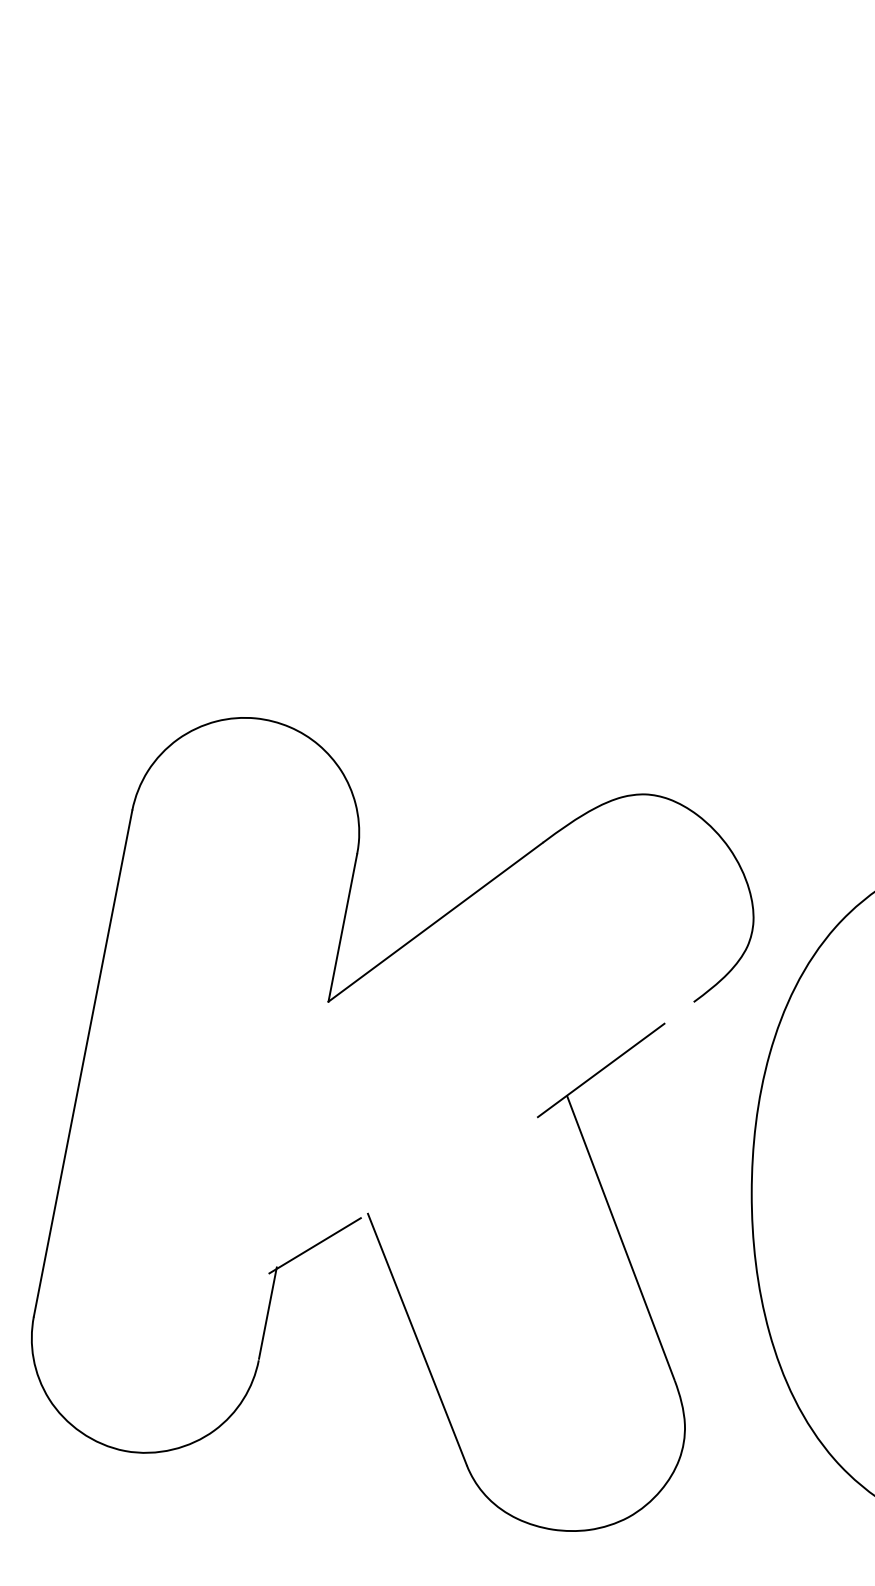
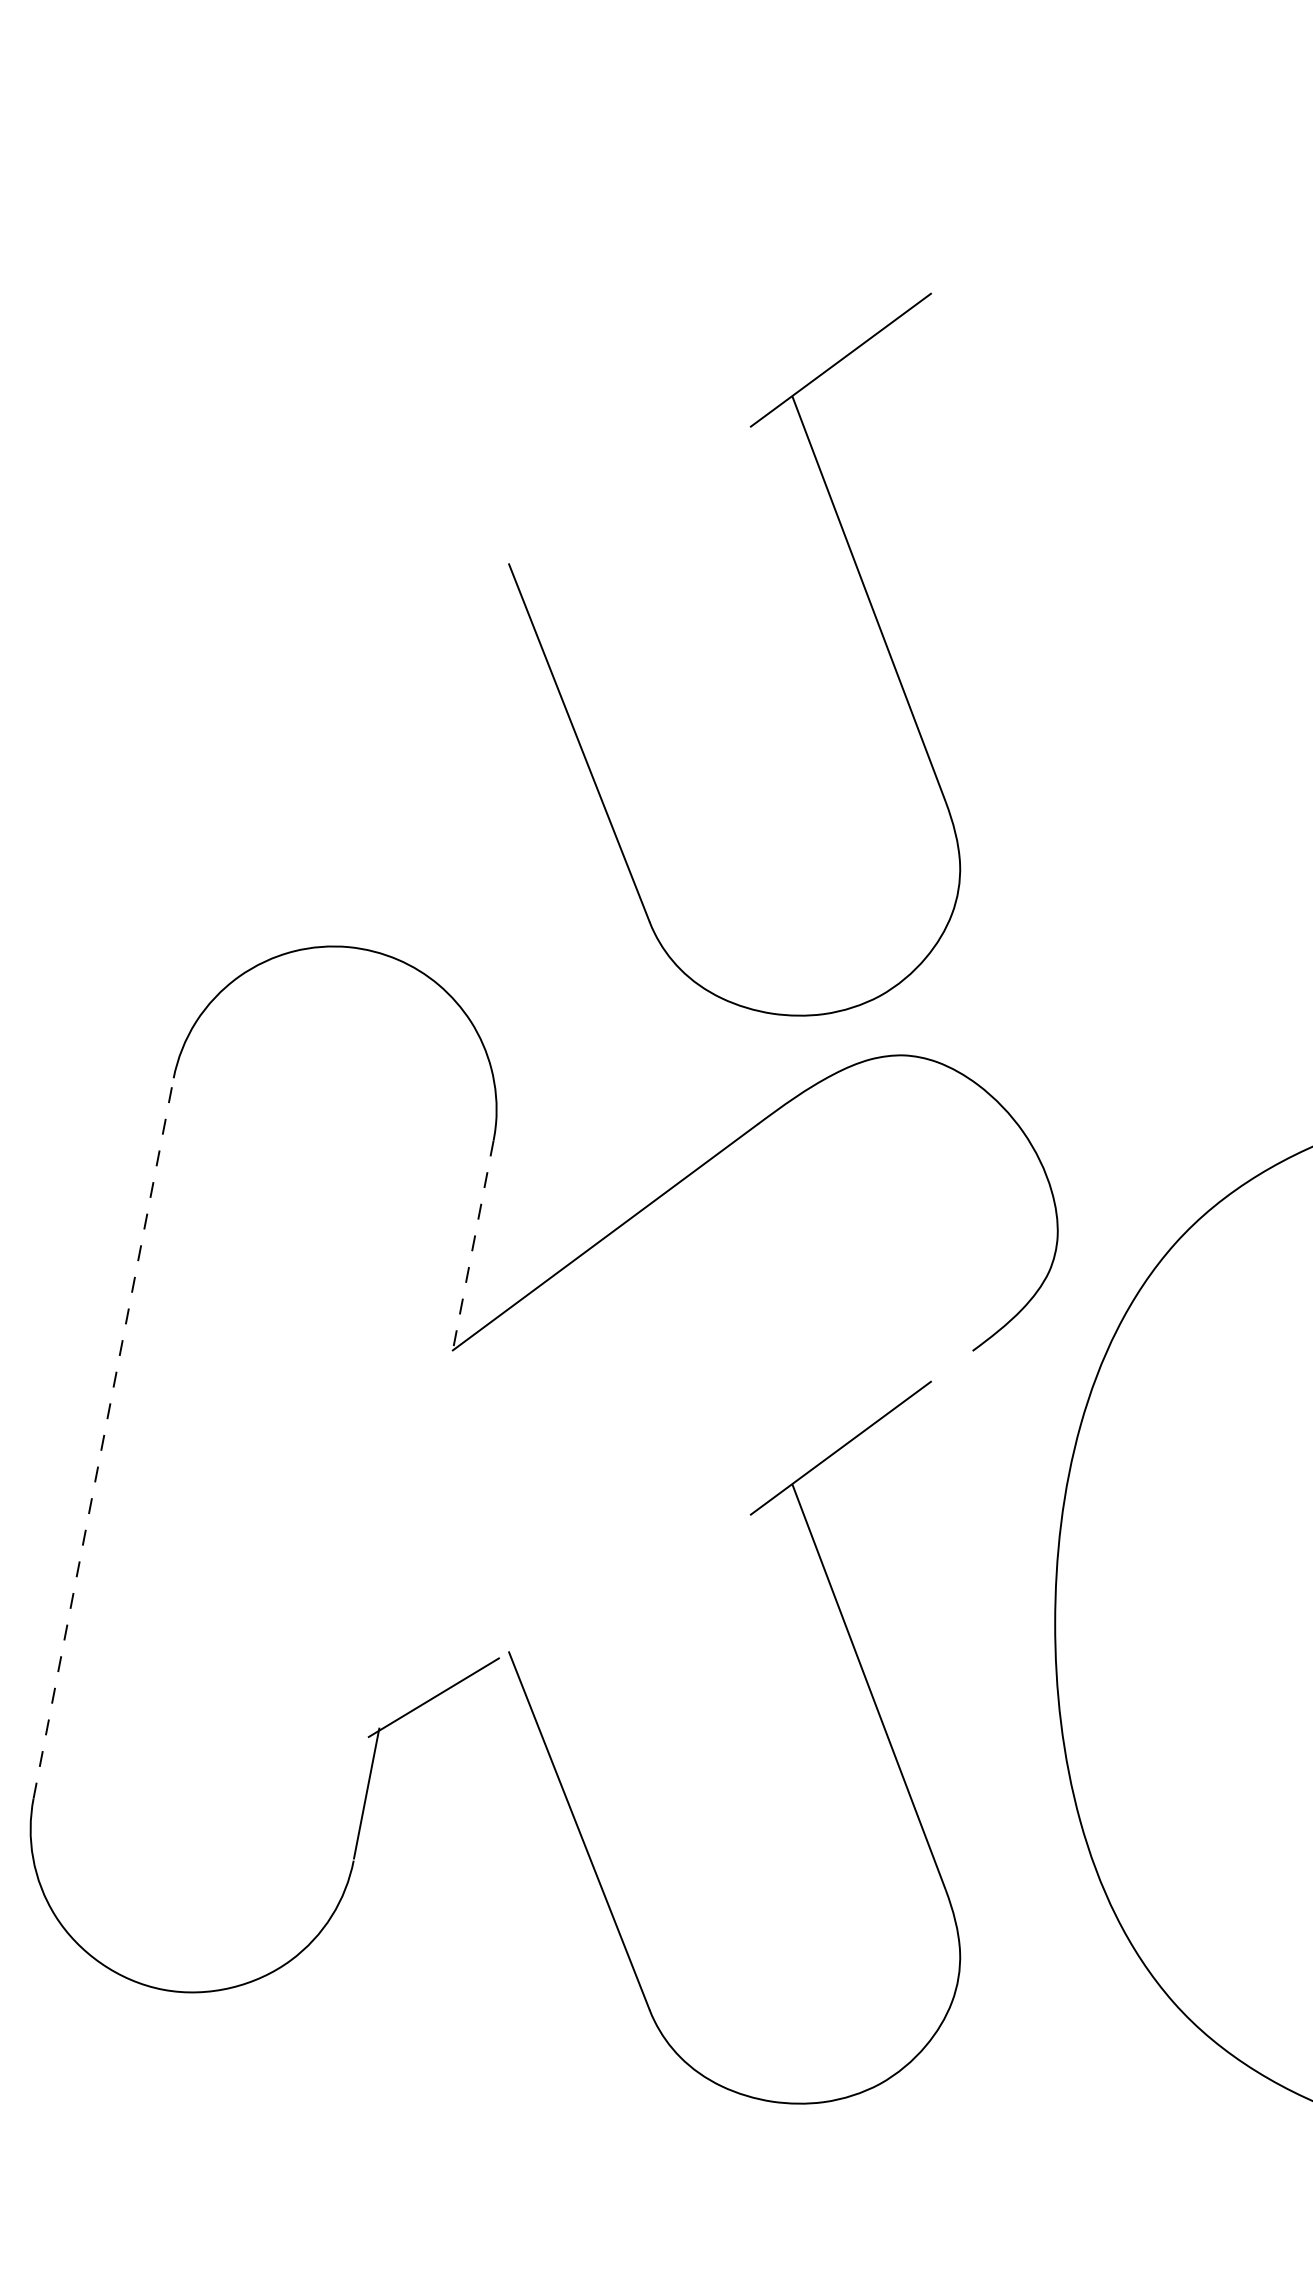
part: (620, 475) -> (868, 601), added
line: (343, 928) -> (473, 1245), solid -> dashed
line: (83, 1063) -> (103, 1438), solid -> dashed

